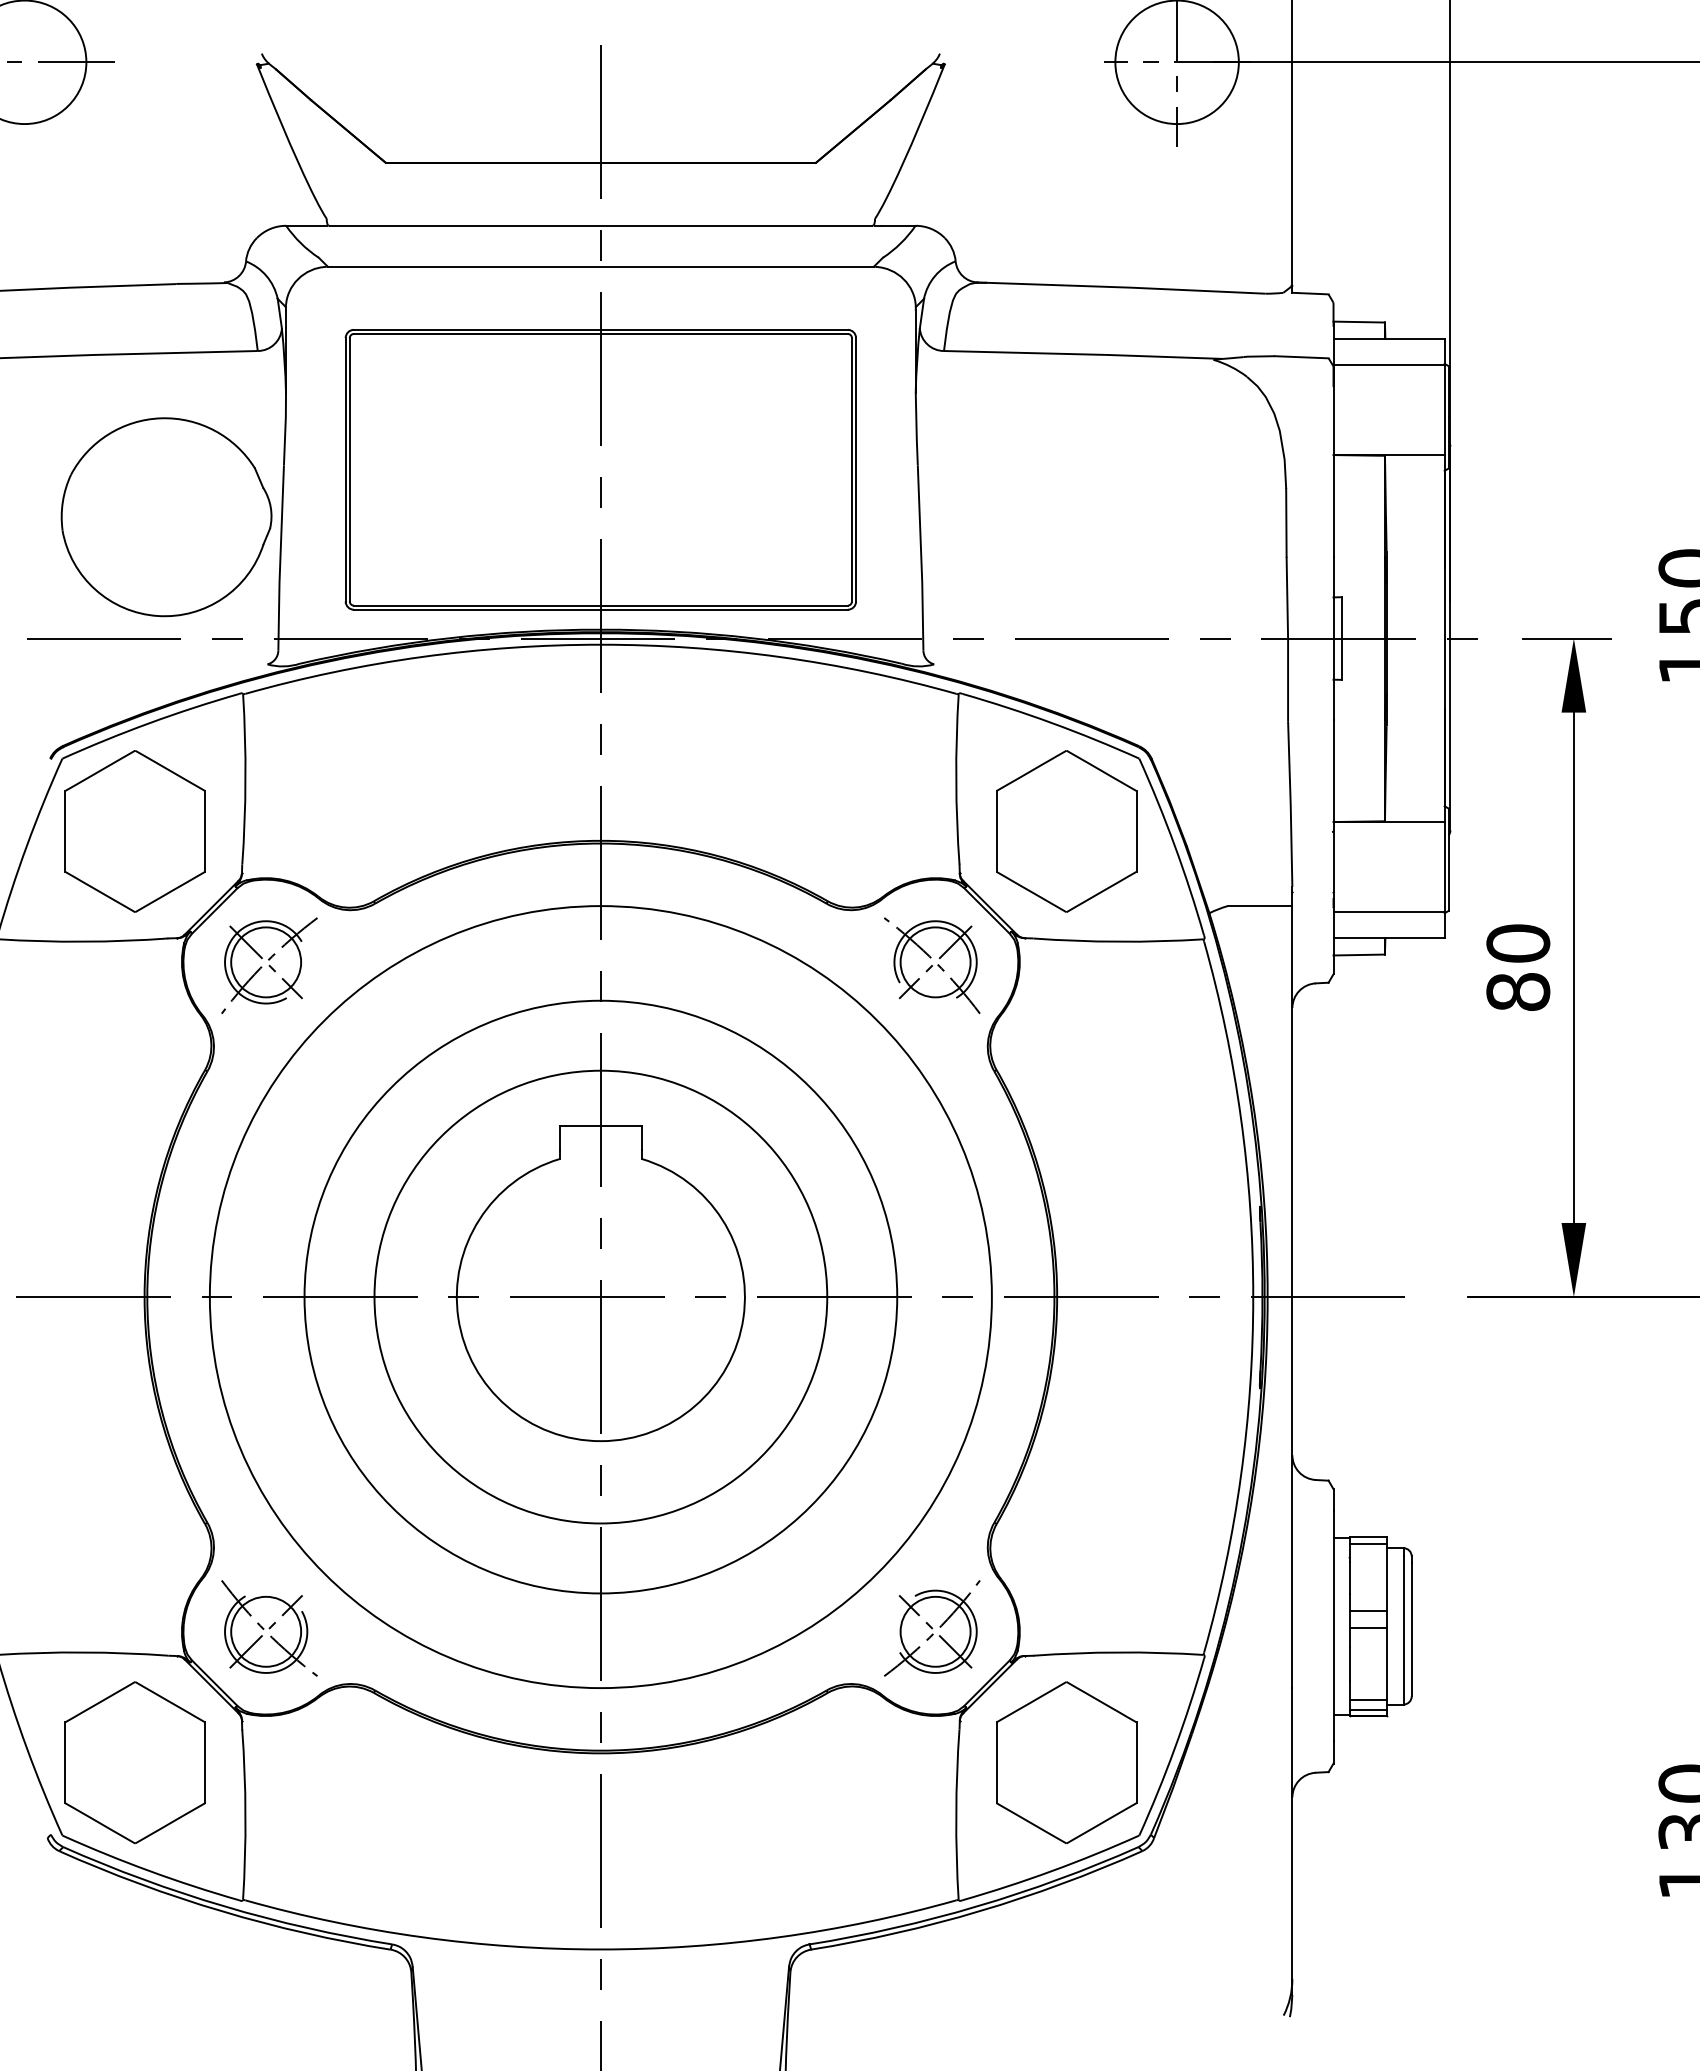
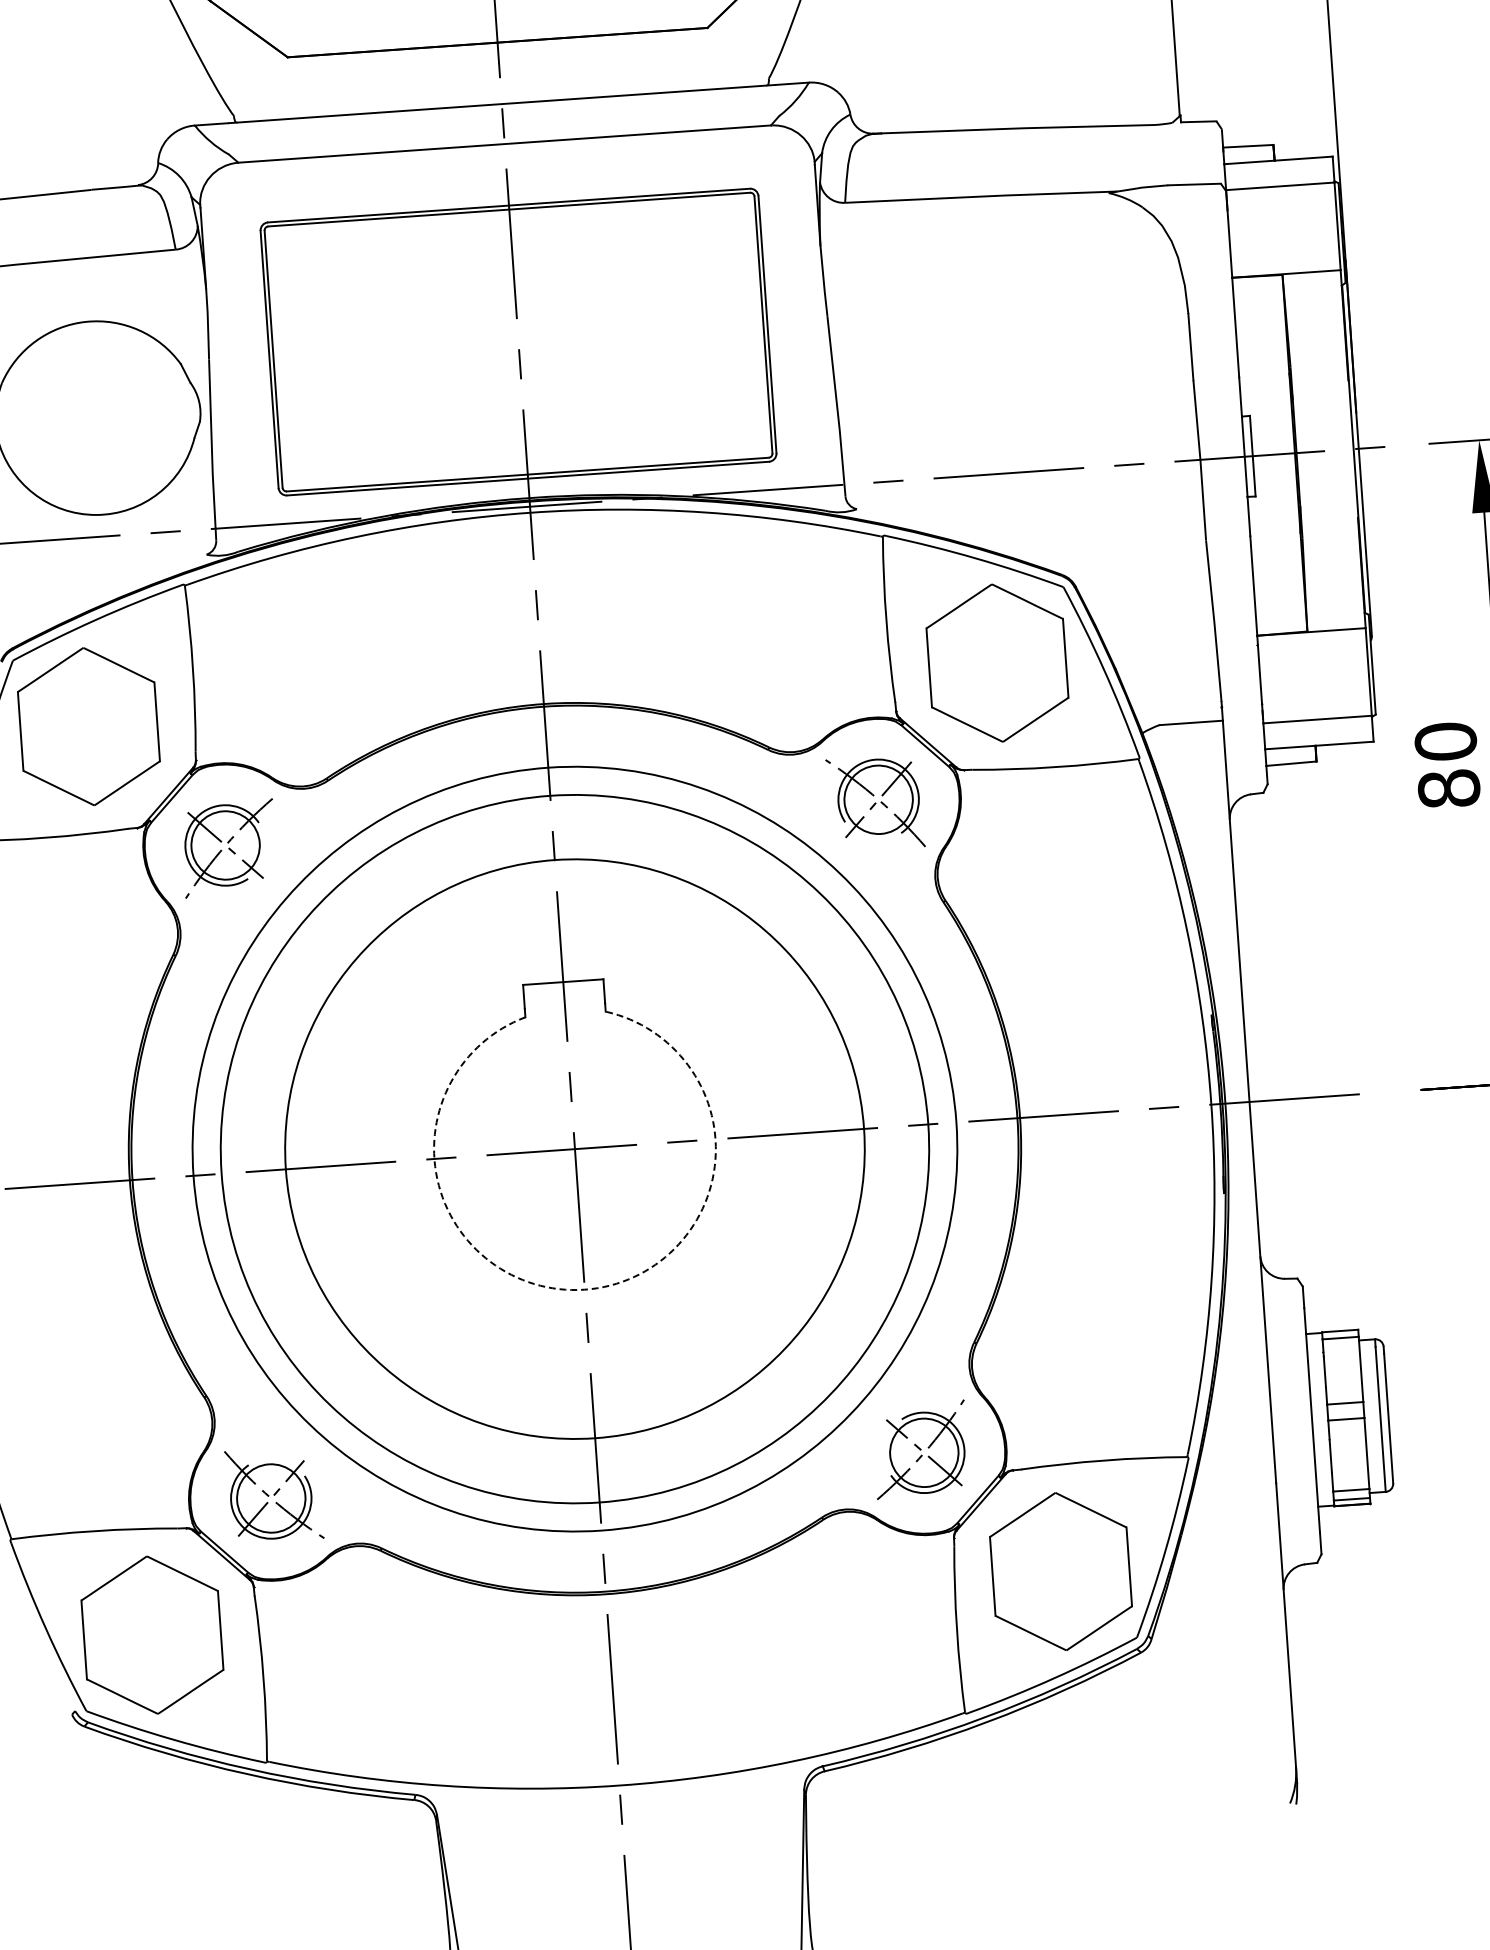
circle: (600, 1296) -> (574, 1148), size x1.6
arc: (600, 1441) -> (584, 1290), solid -> dashed

